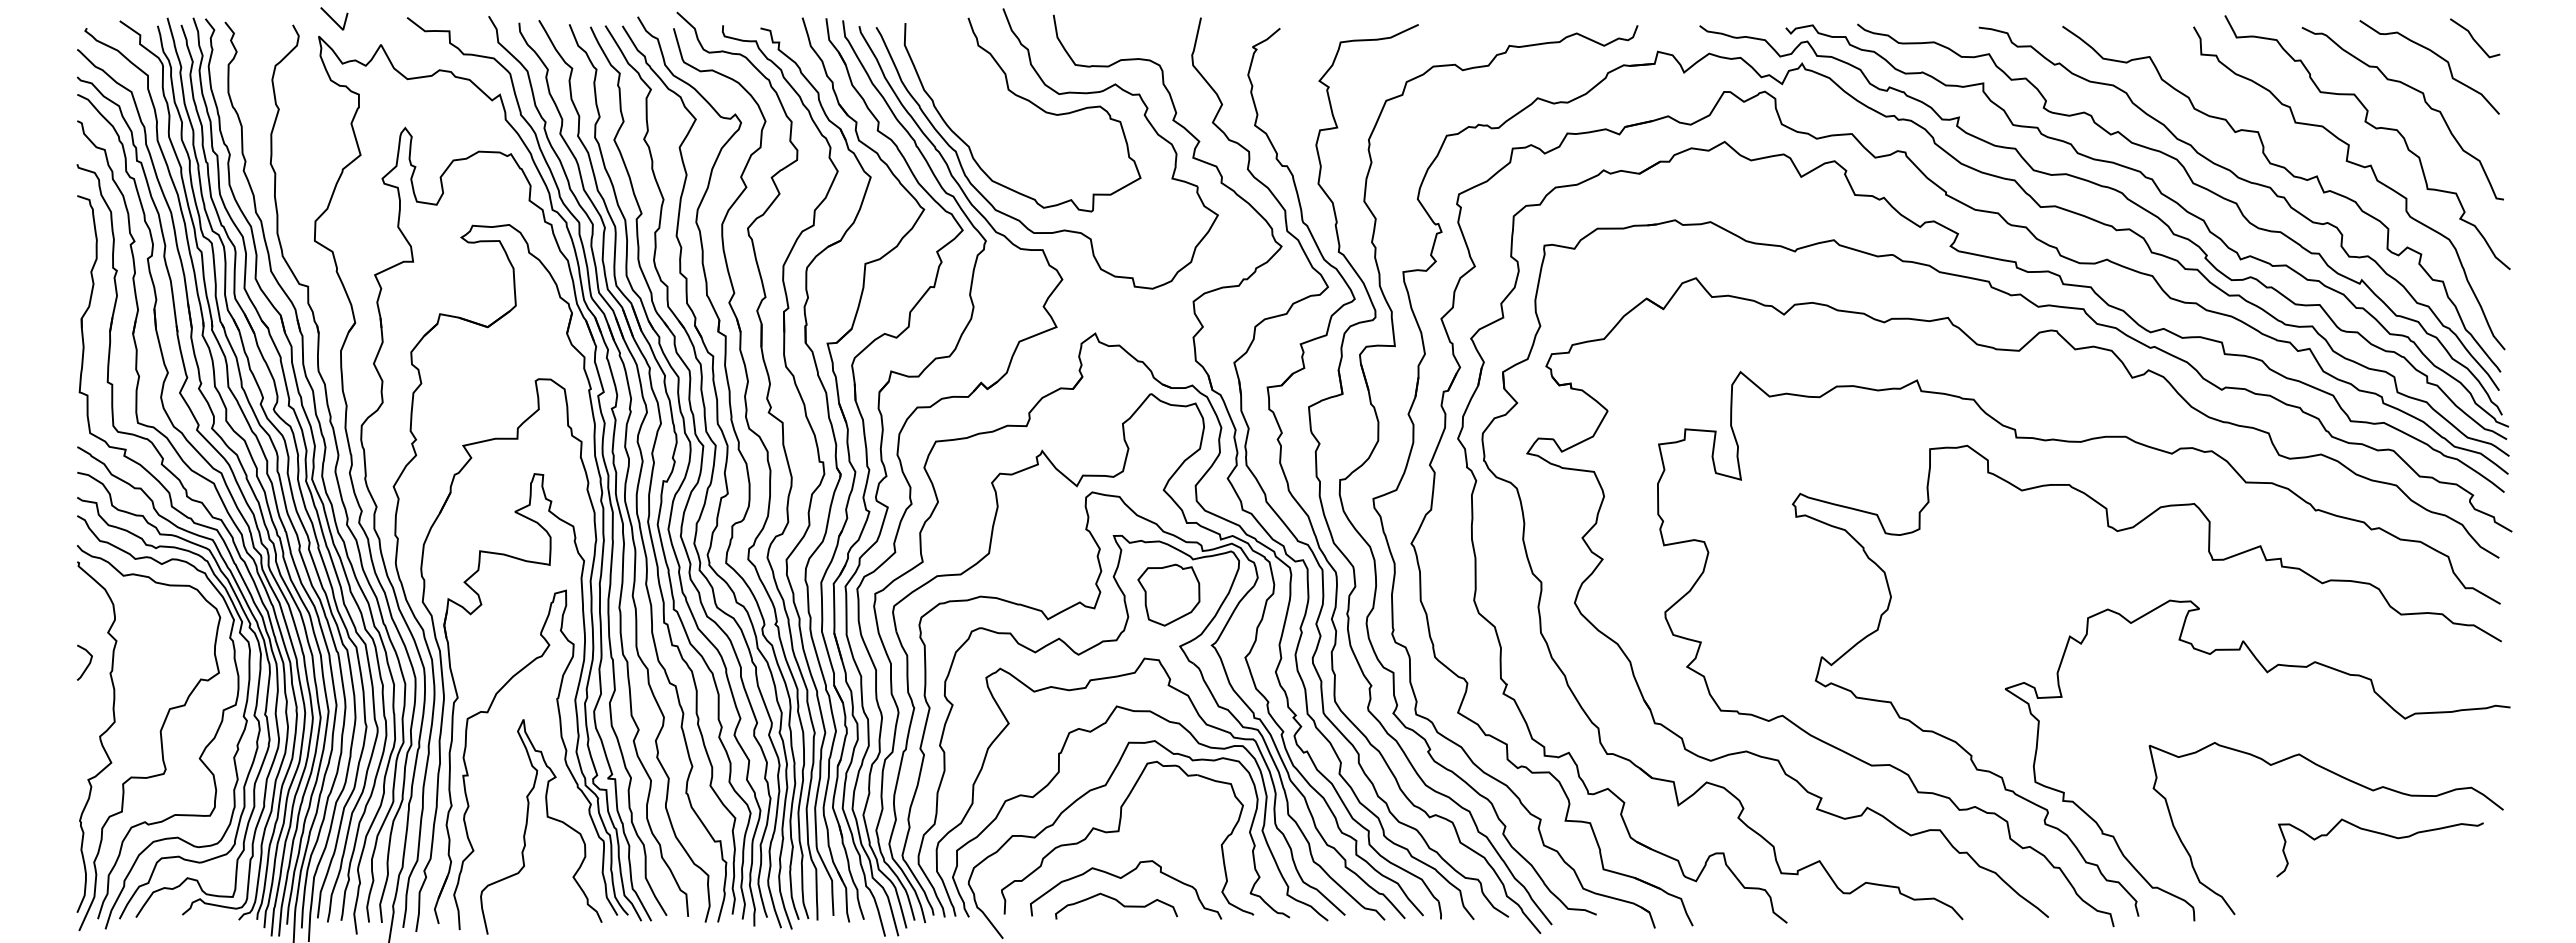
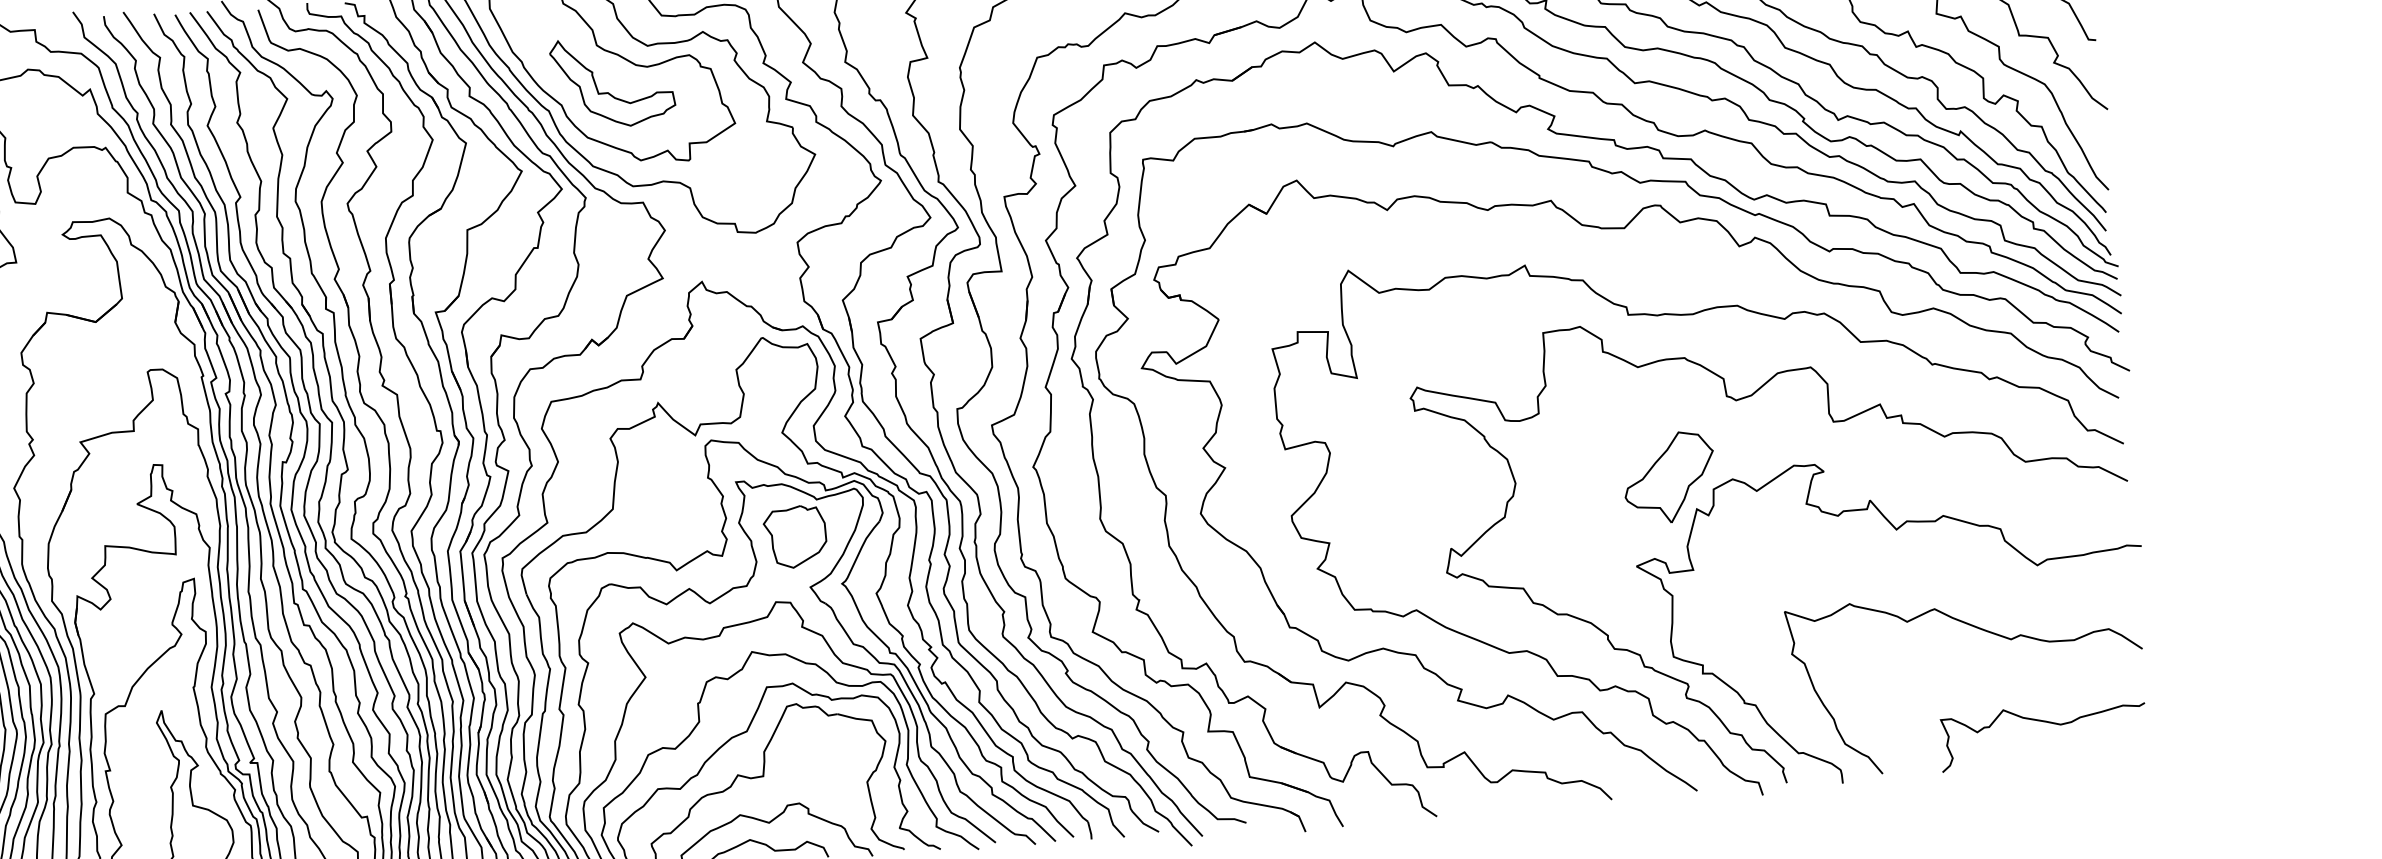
part: (1016, 137) -> (608, 92), added
part: (2044, 602) -> (1668, 477), added
curve: (2383, 835) -> (2045, 722), moved

